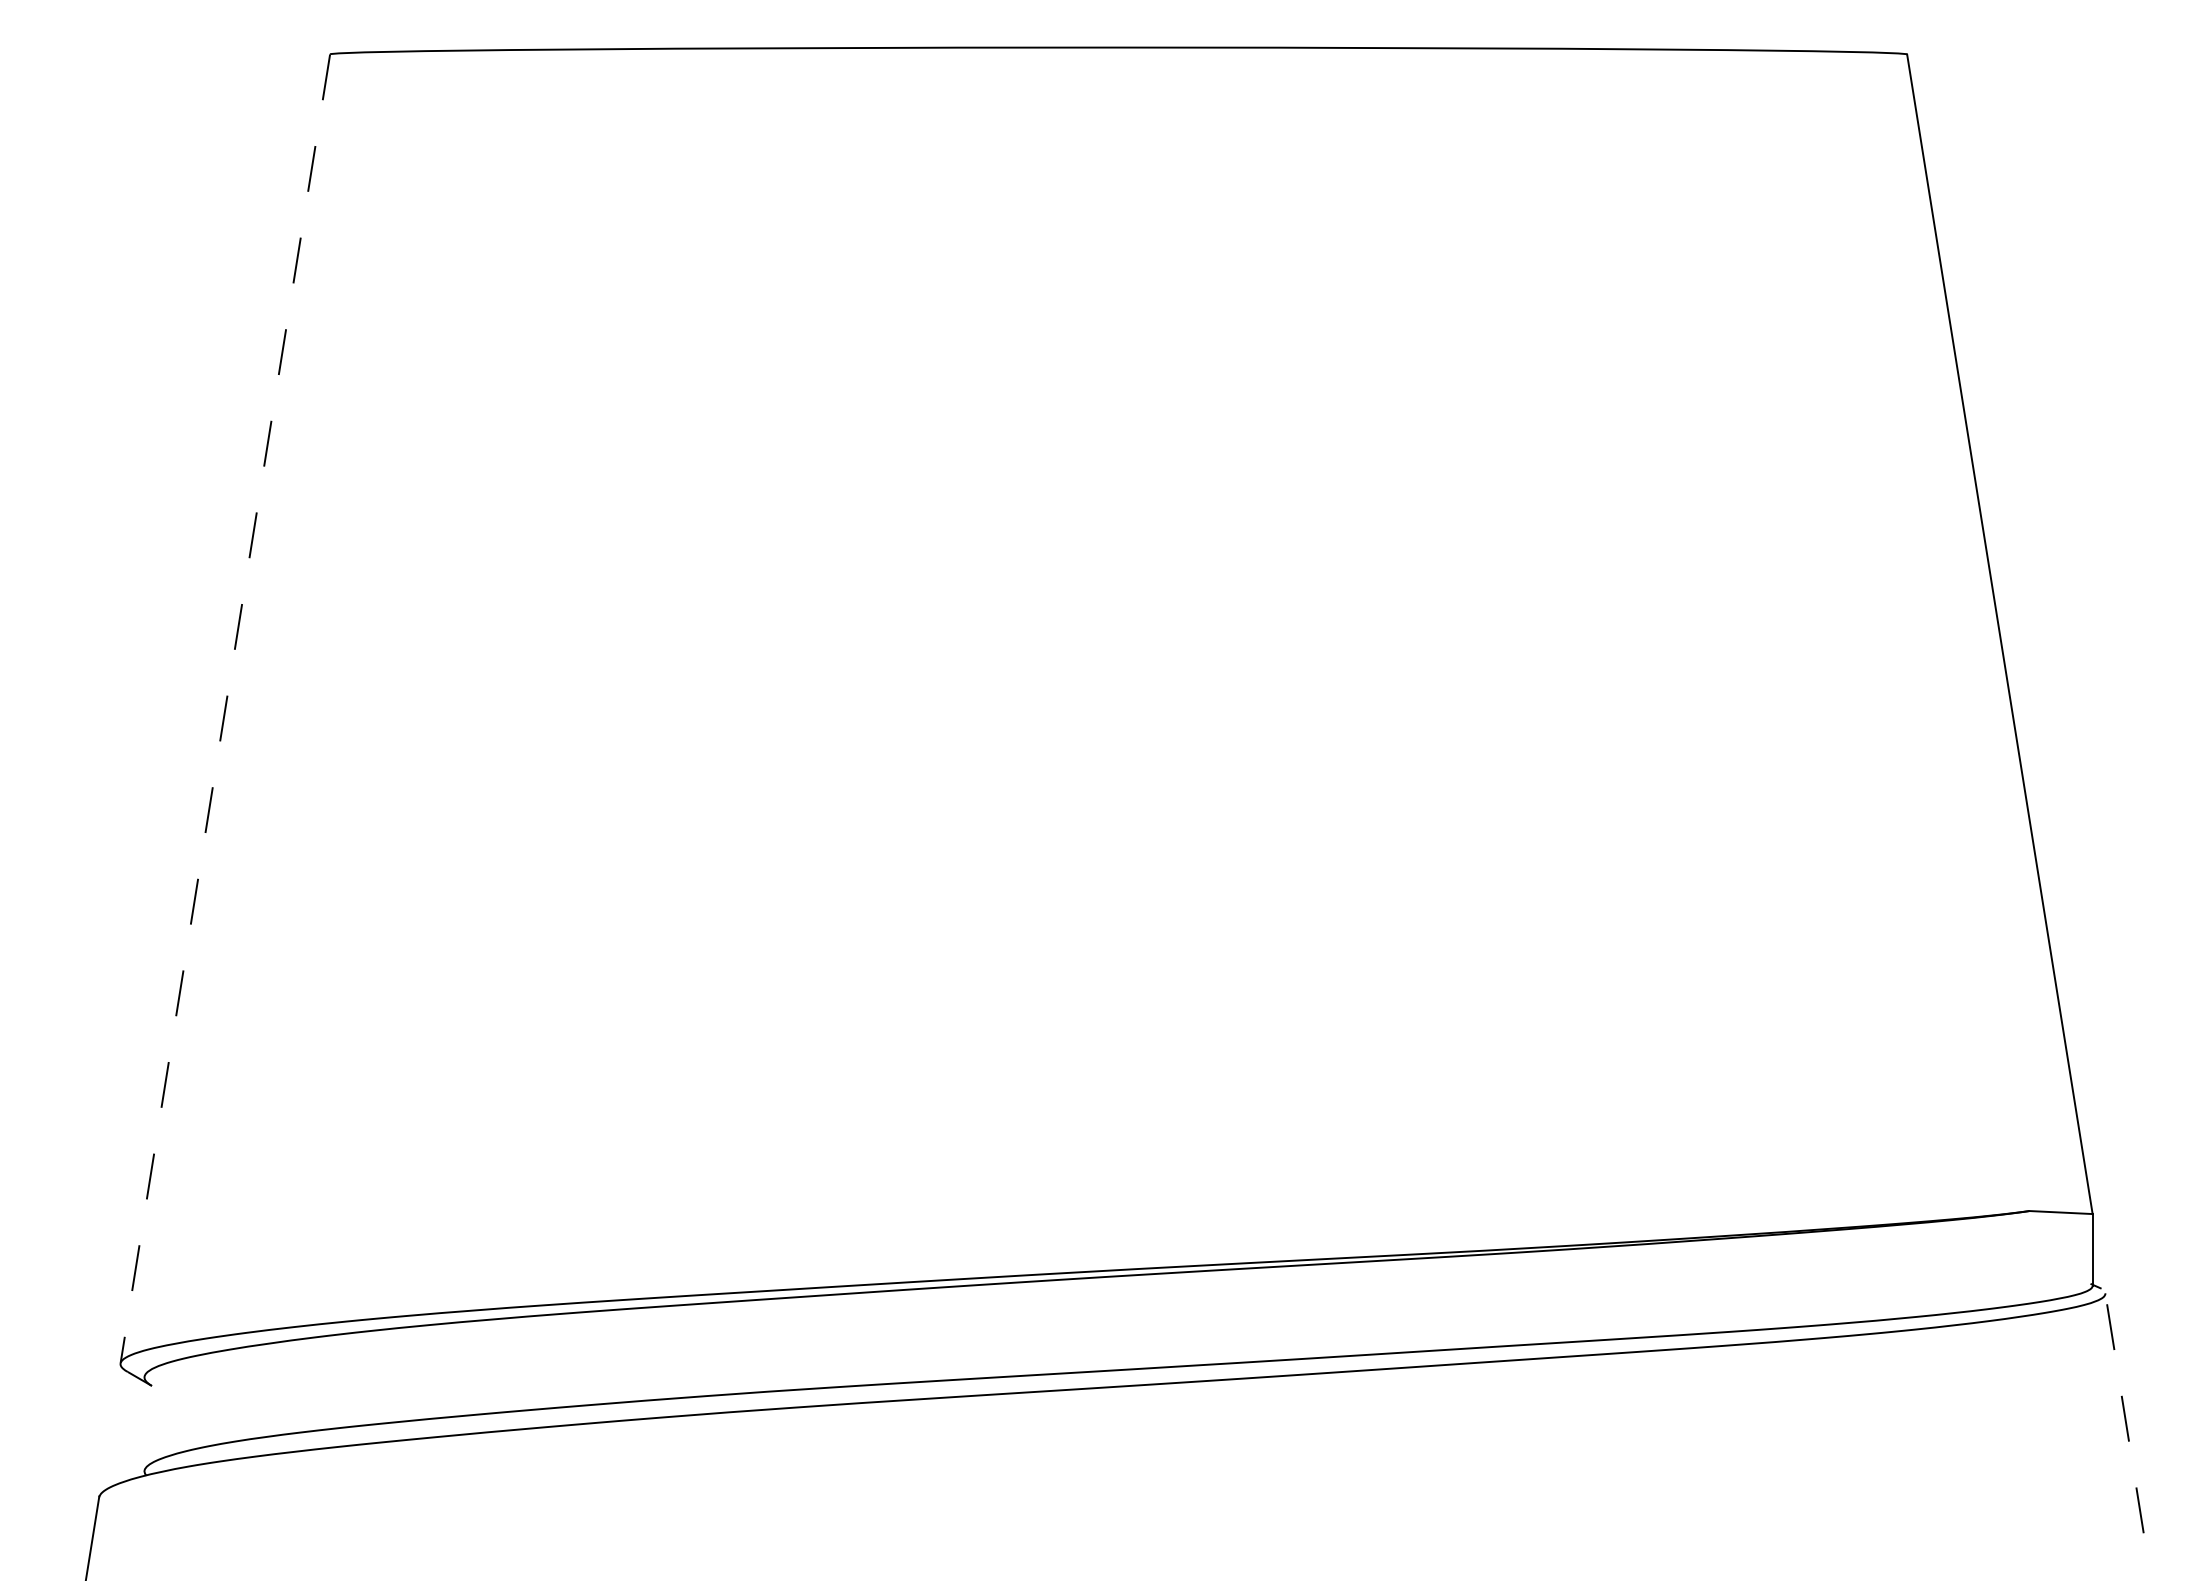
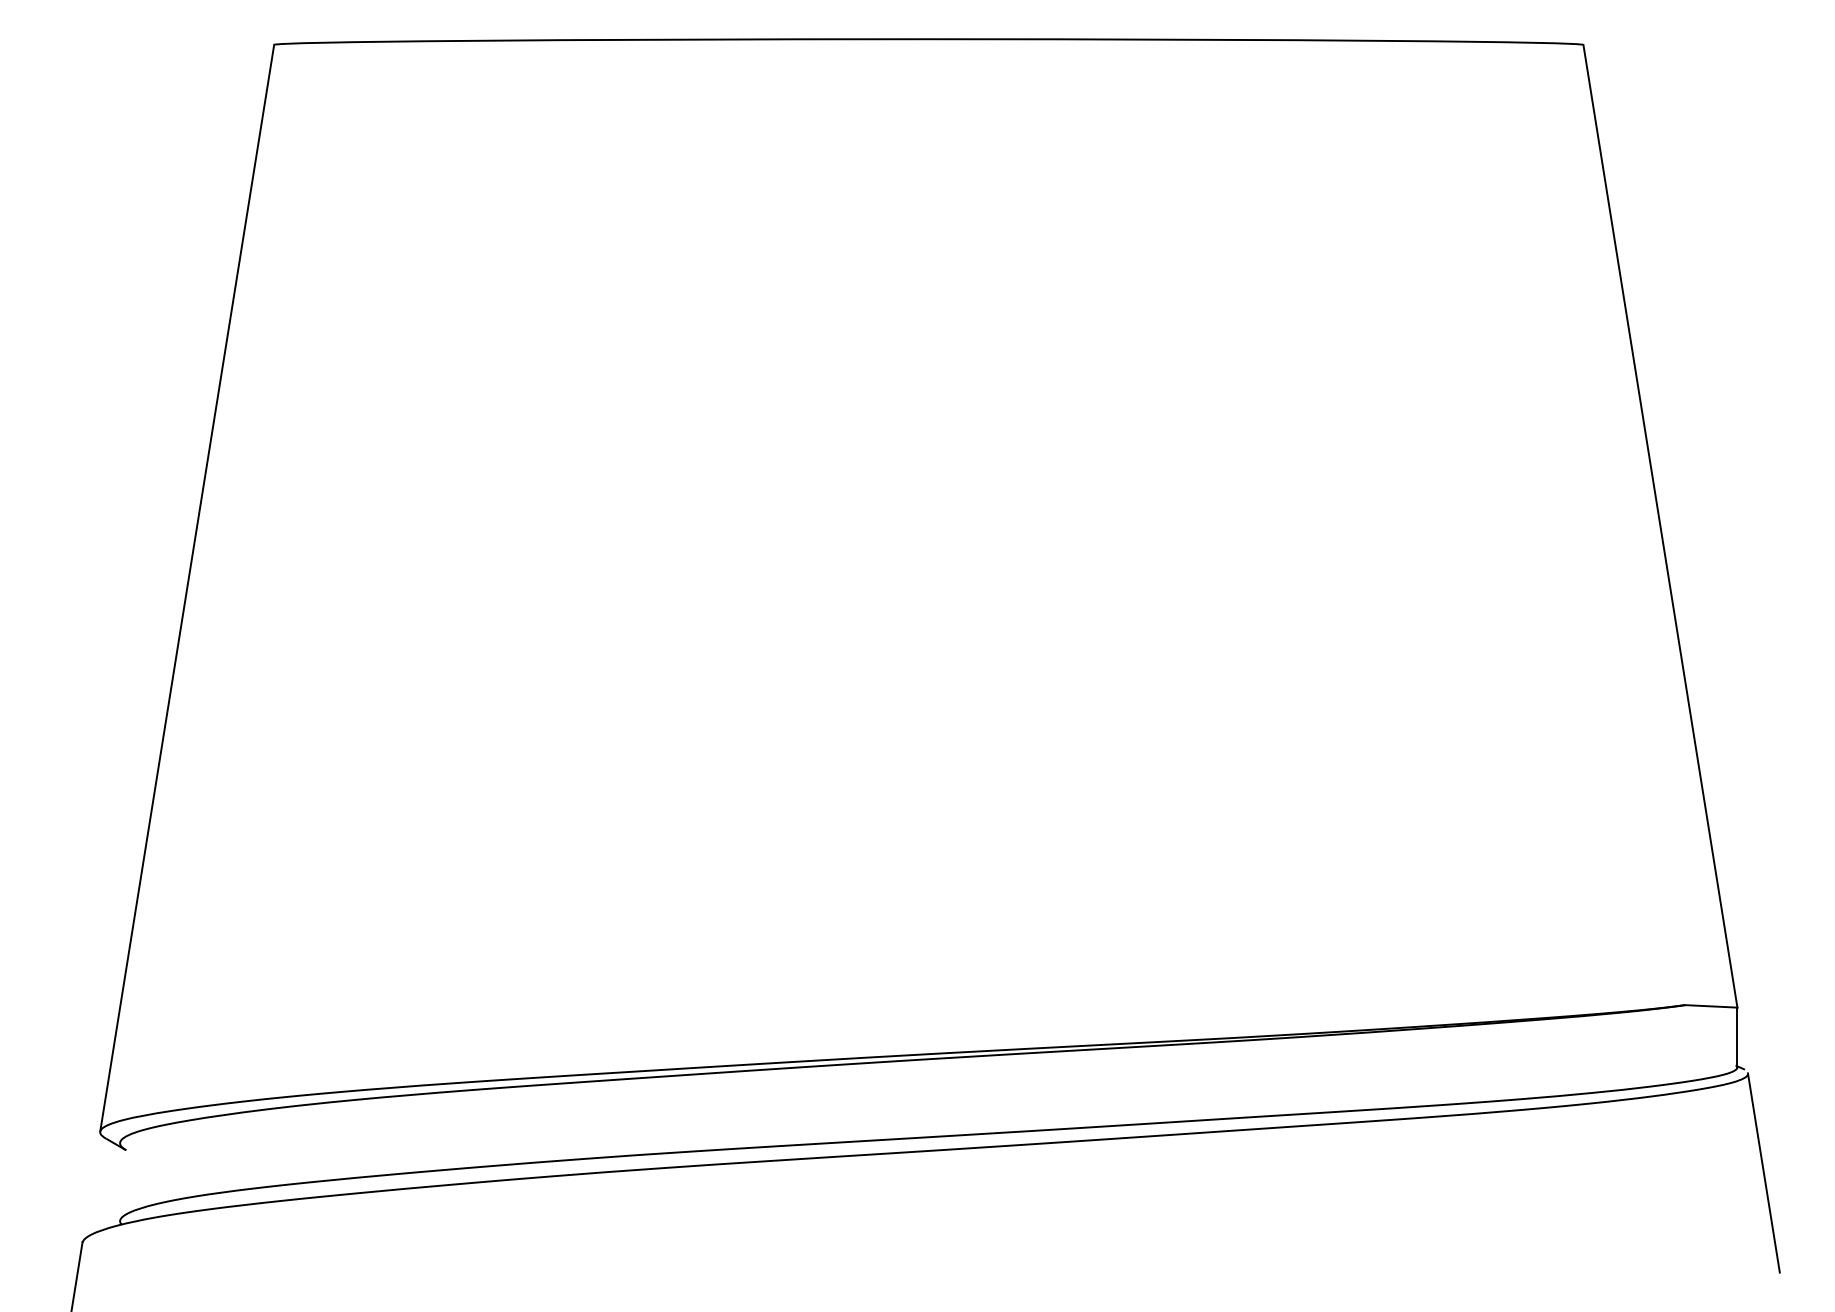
line: (225, 709) -> (187, 588), dashed -> solid
line: (2124, 1413) -> (1763, 1173), dashed -> solid

